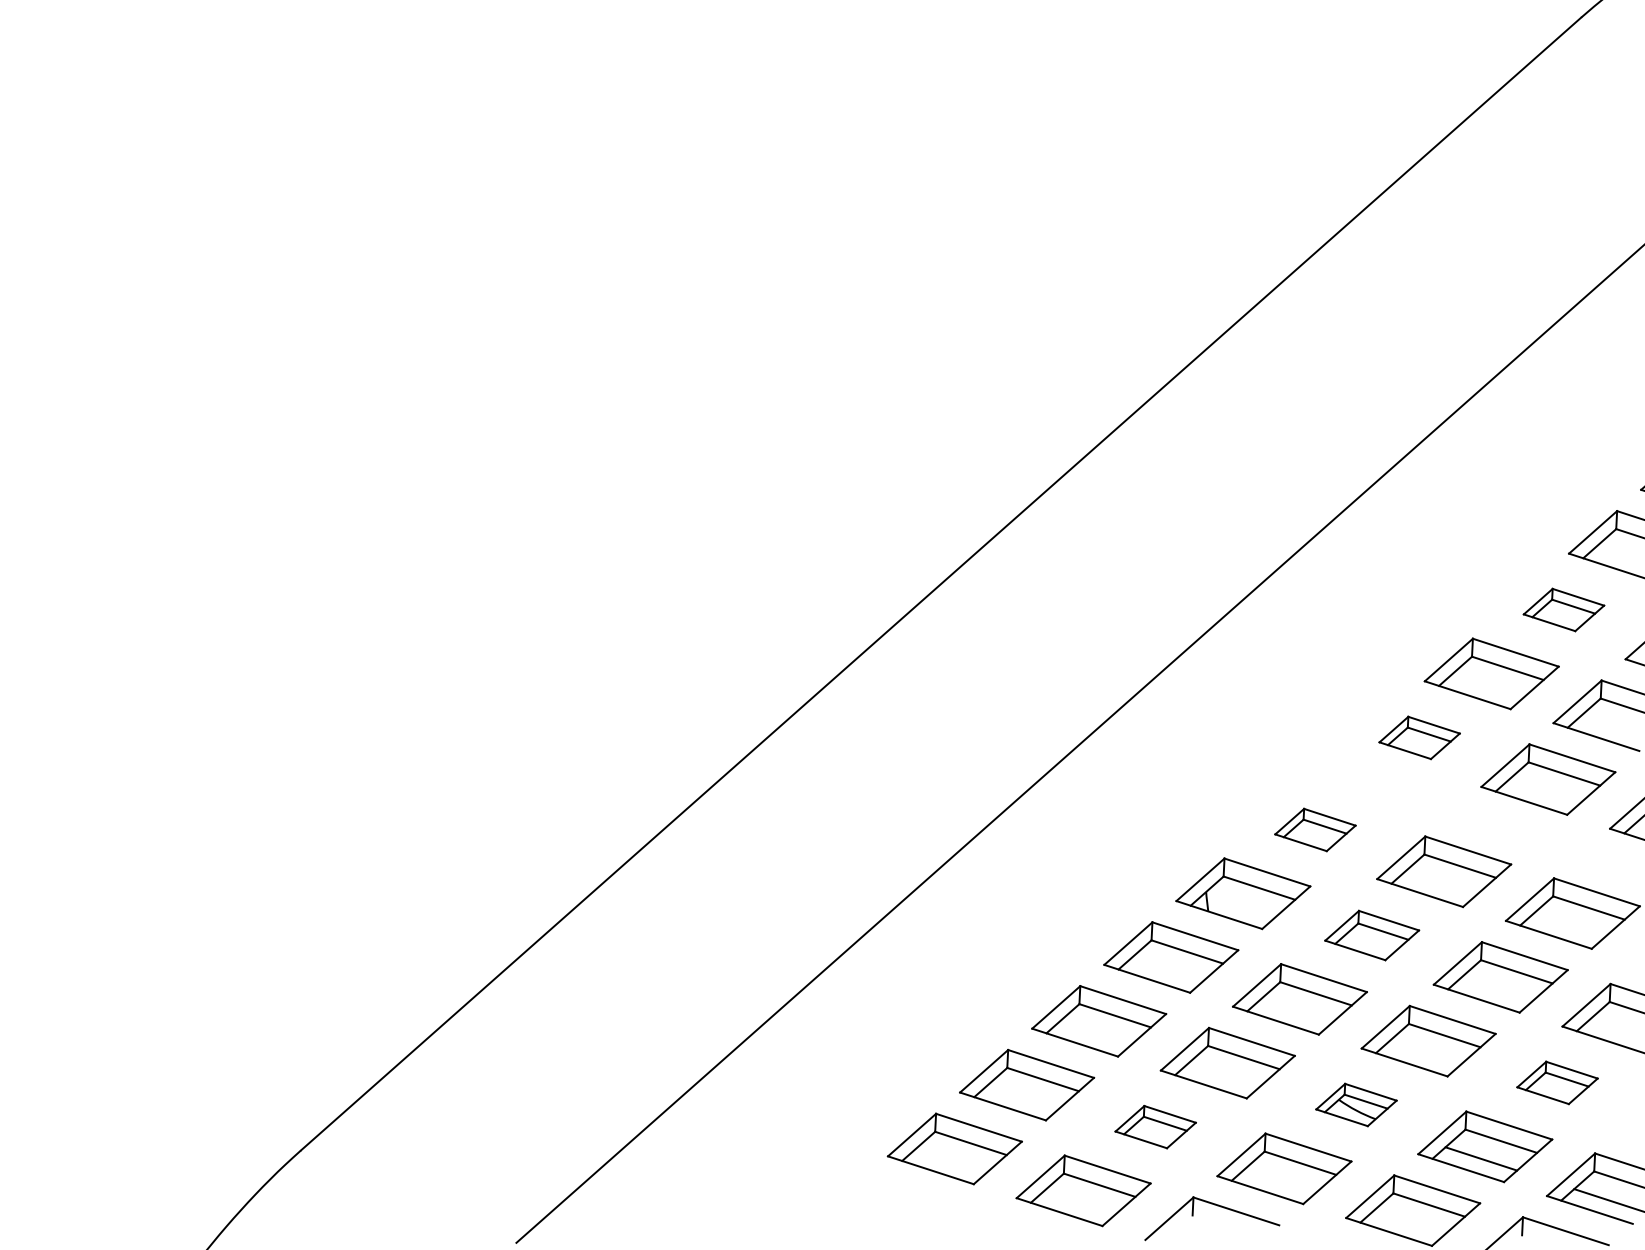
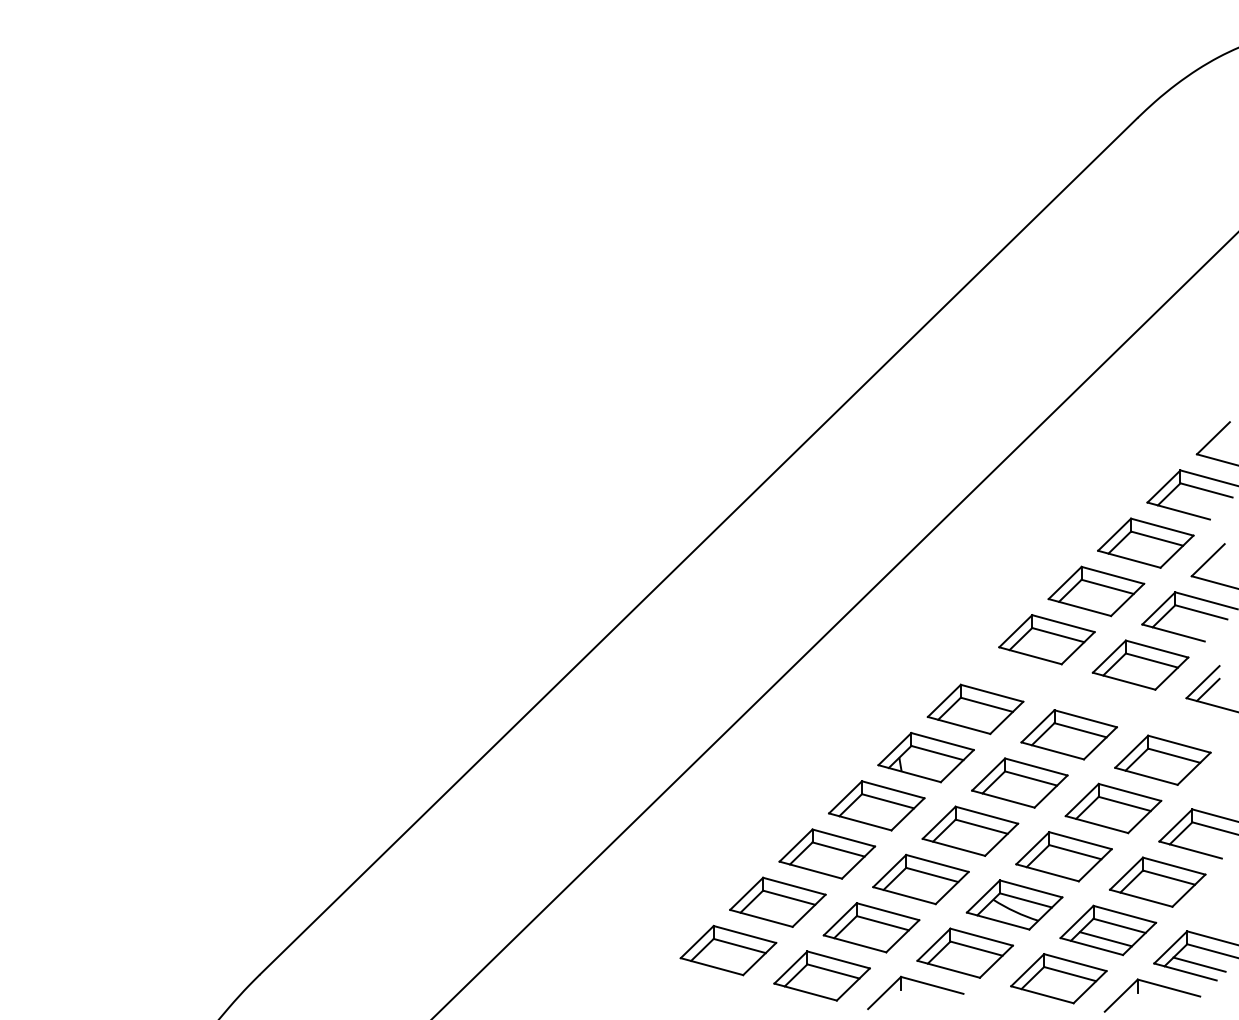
part: (1563, 609) -> (1145, 542), size x1.67
part: (1419, 737) -> (1046, 639), size x1.67
part: (1315, 830) -> (975, 709), size x1.67
part: (1371, 934) -> (1019, 782), size x1.43
part: (1557, 1082) -> (1157, 881), size x1.67
part: (1356, 1104) -> (1014, 904), size x1.67
part: (1155, 1126) -> (871, 927), size x1.67

